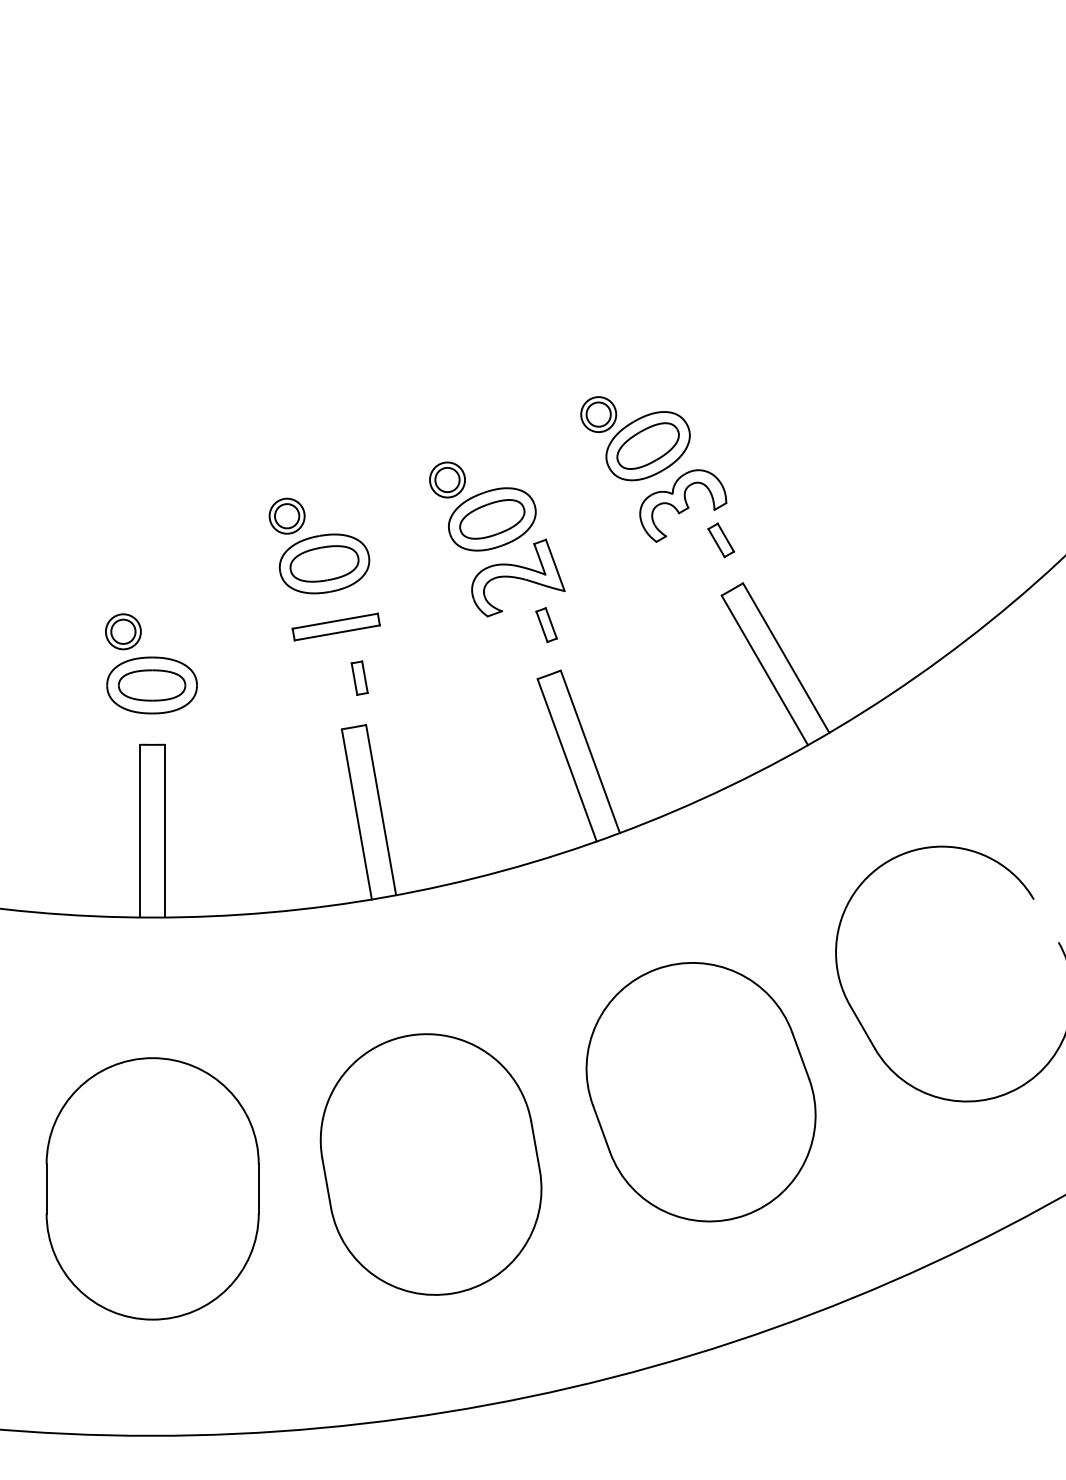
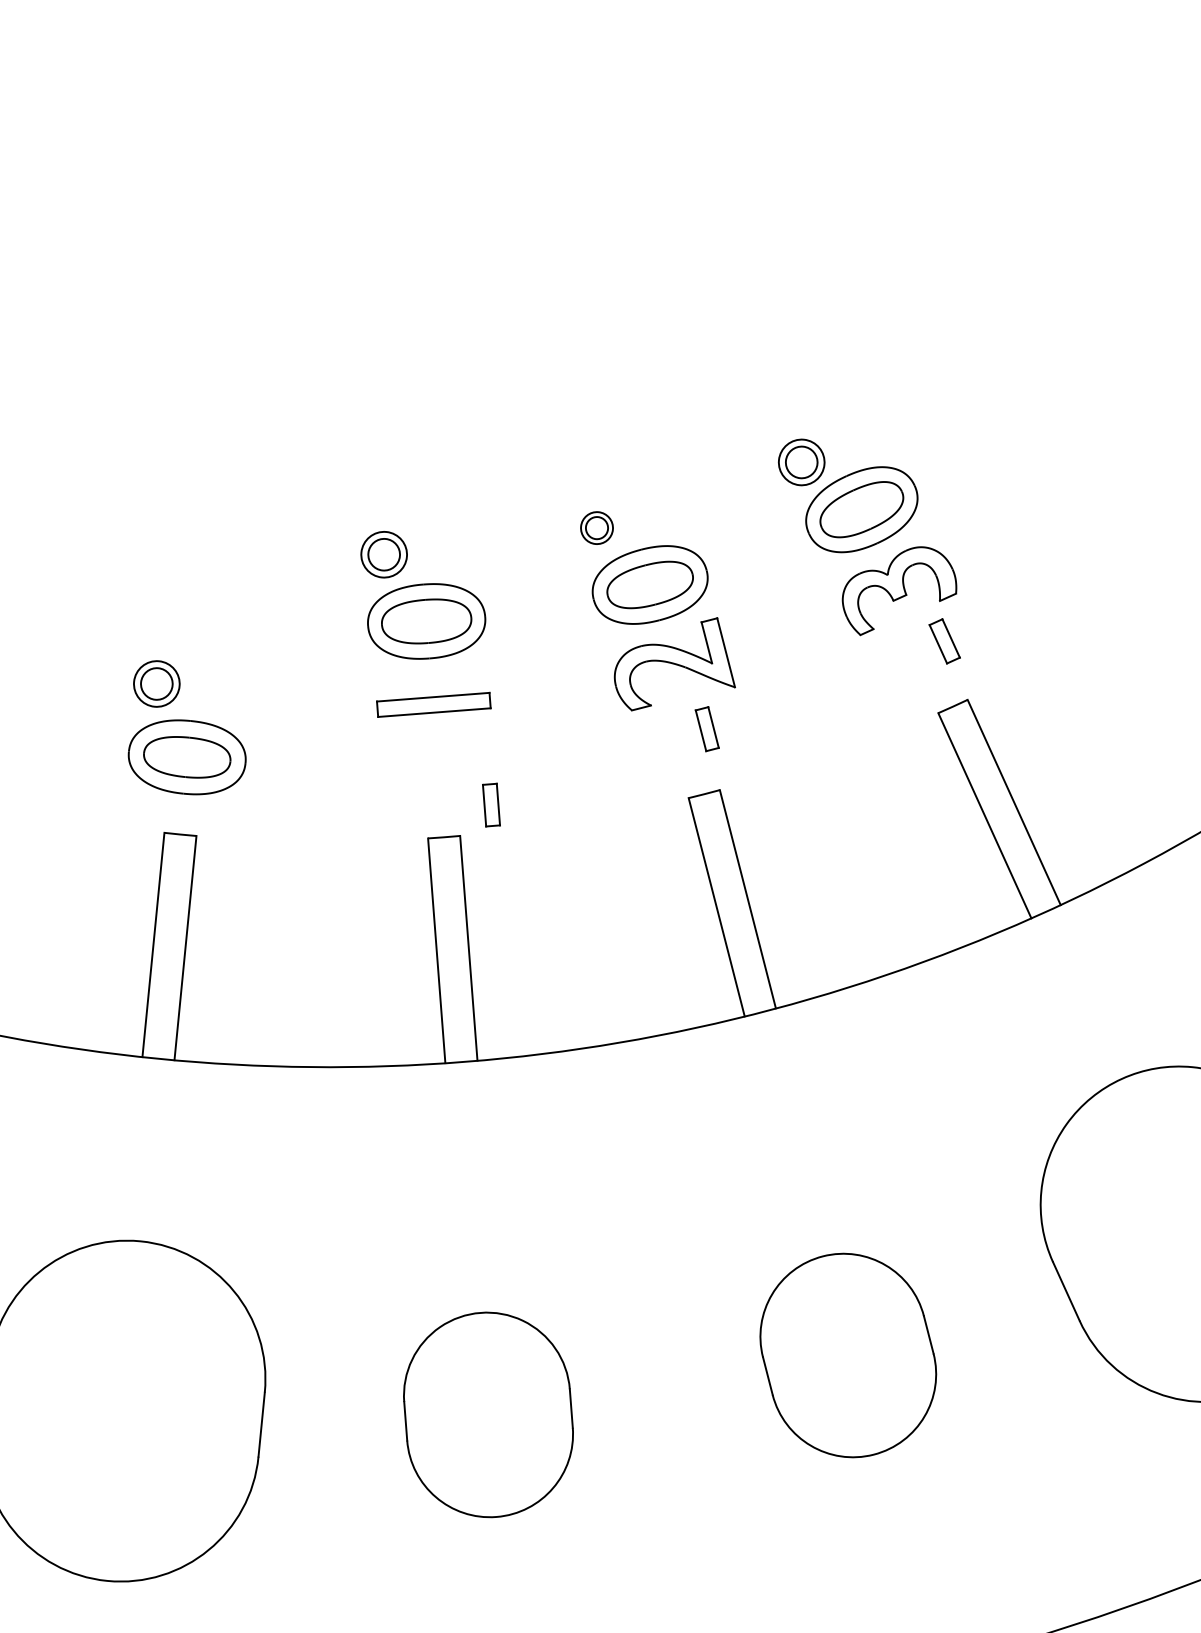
part: (447, 479) -> (597, 527), size x0.7
part: (359, 677) -> (491, 804), moved
part: (700, 1092) -> (847, 1355), size x0.6
part: (430, 1164) -> (487, 1414), size x0.6

